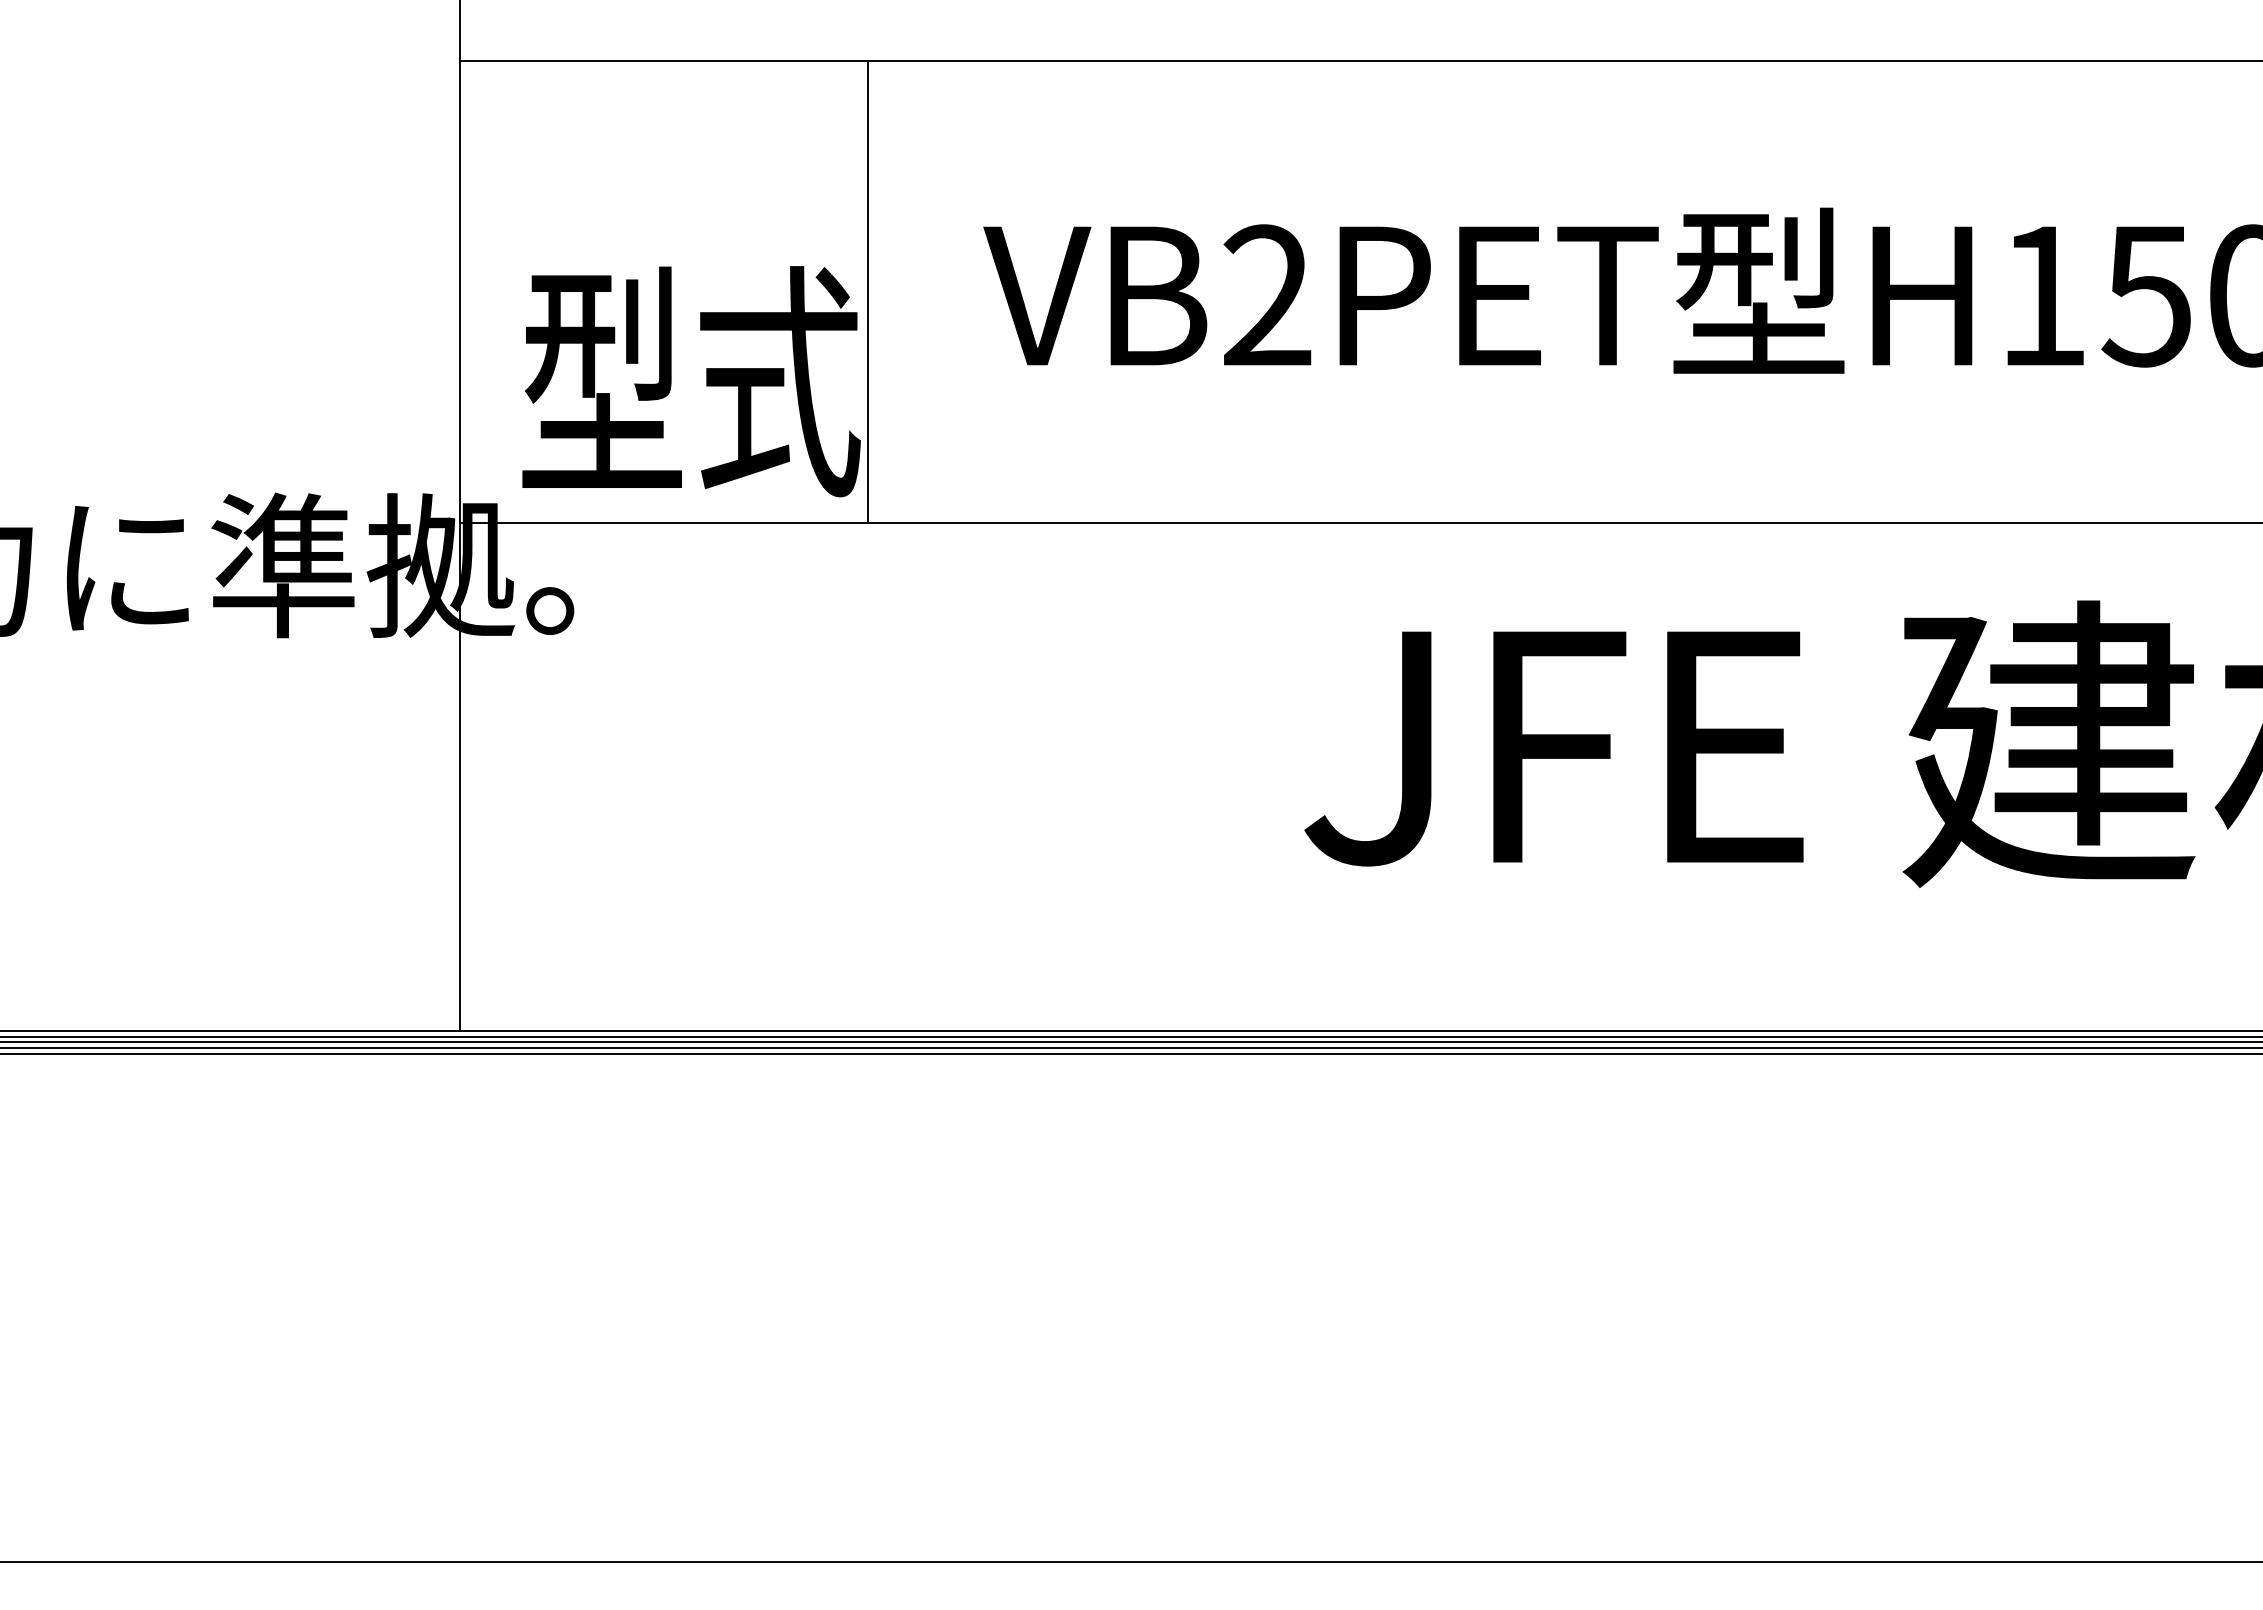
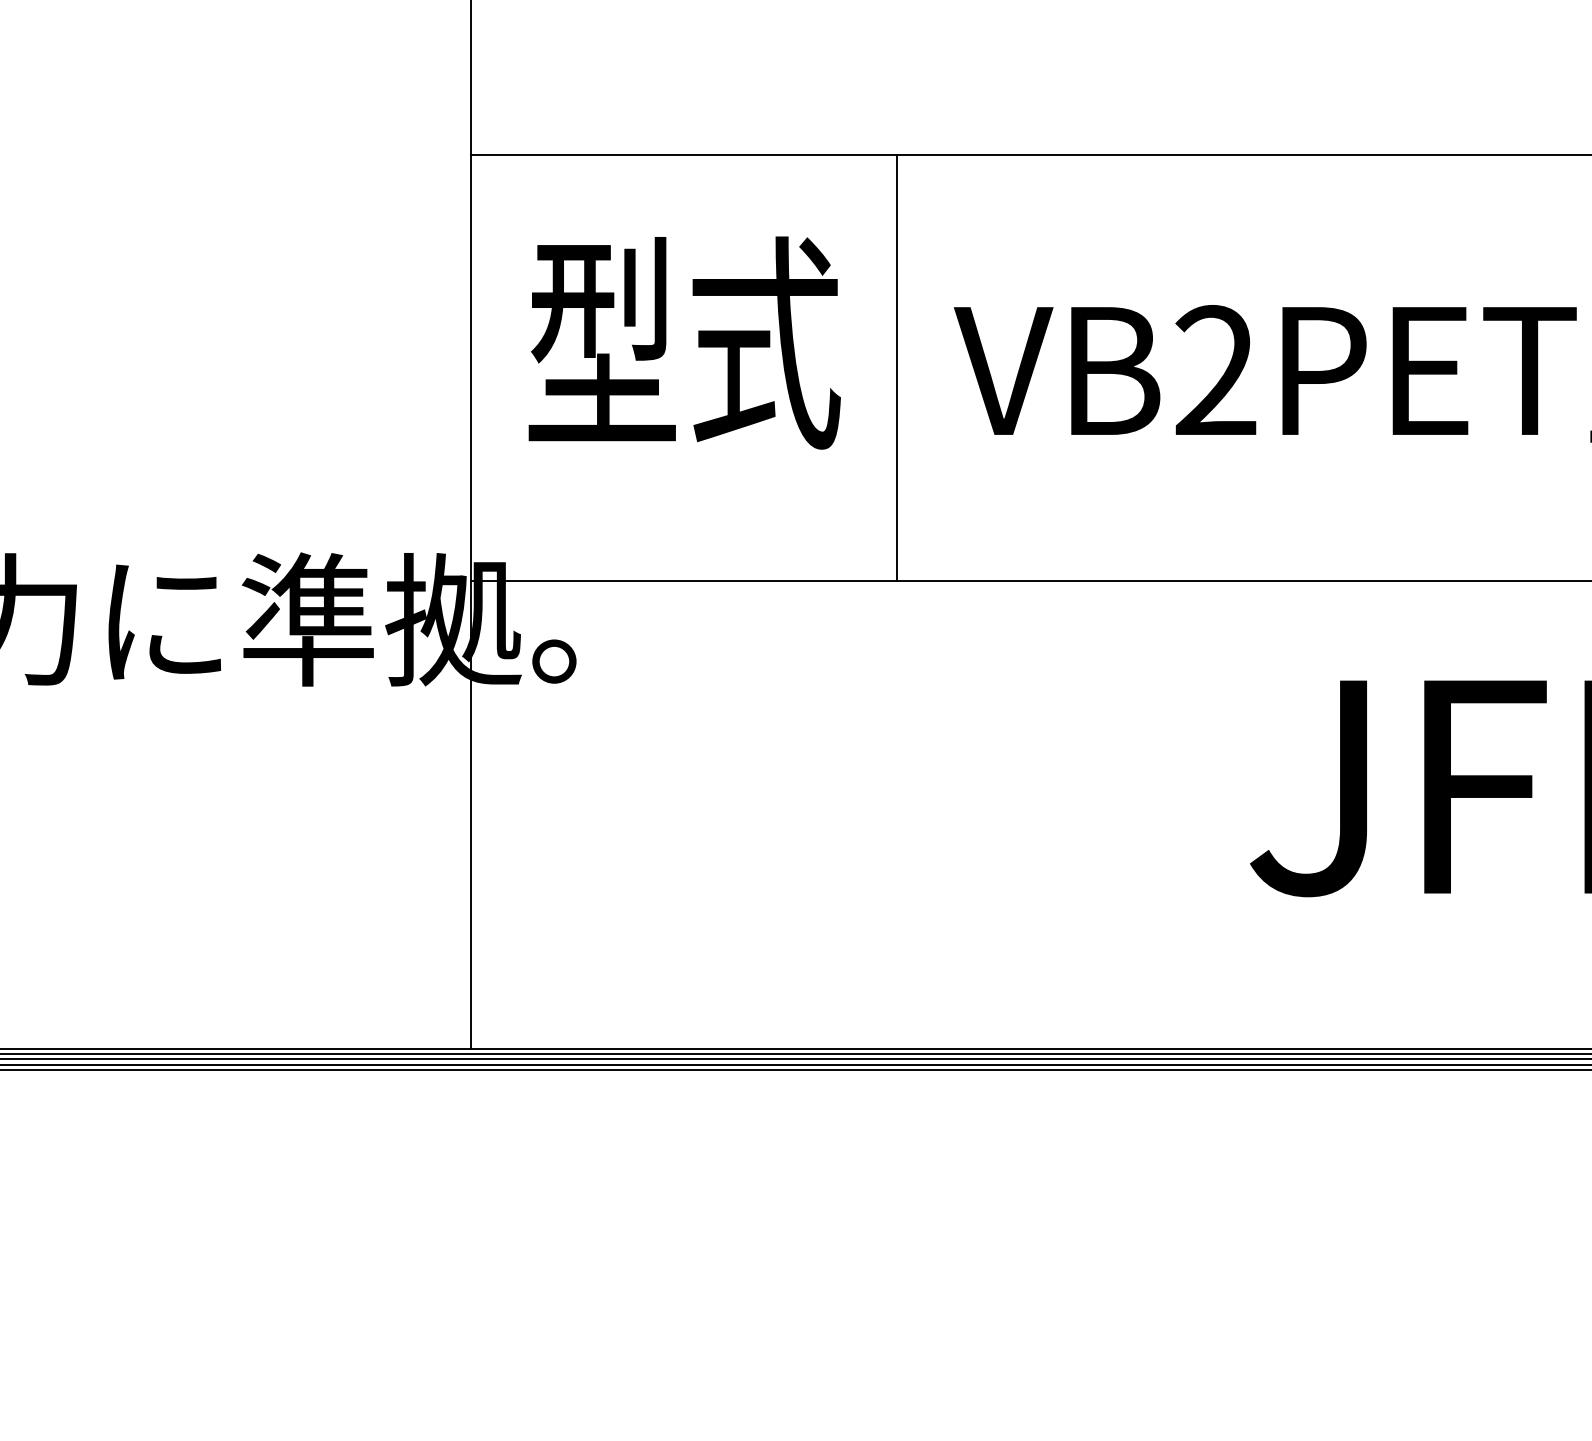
line: (868, 292) -> (896, 367), moved
text: (691, 381) -> (684, 342), moved

